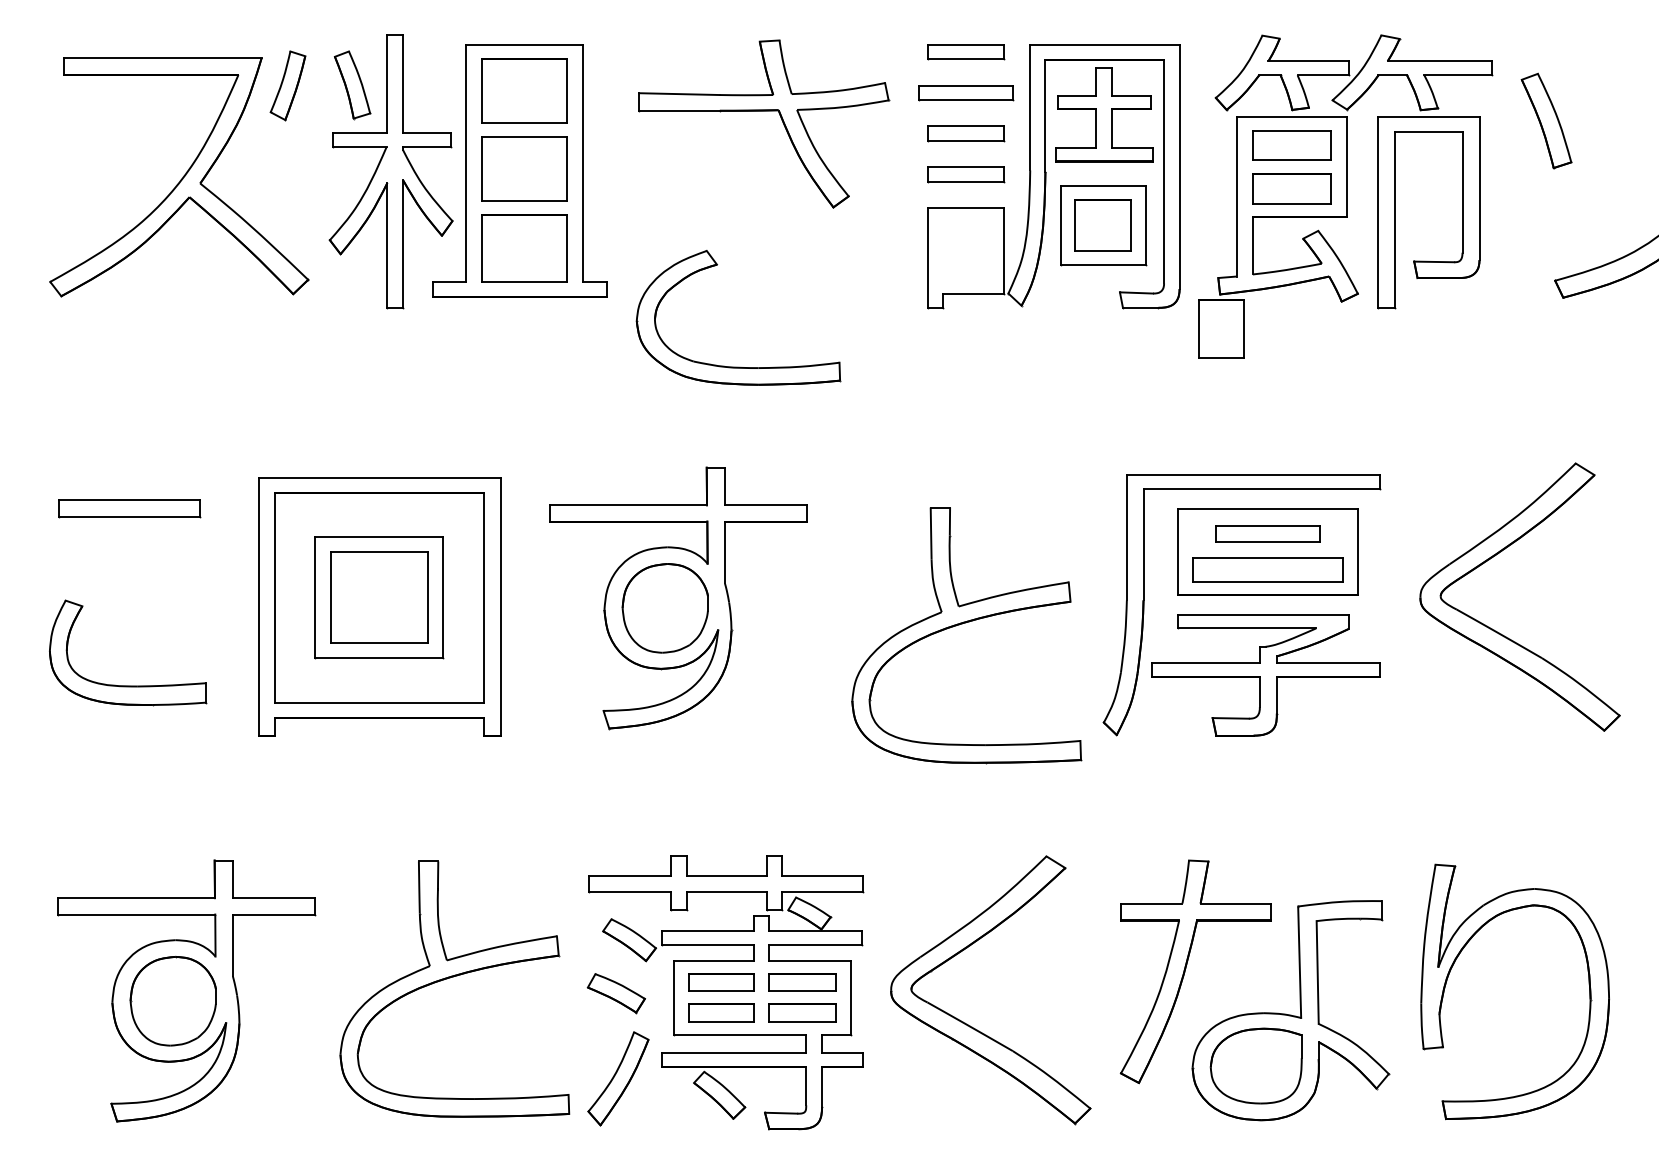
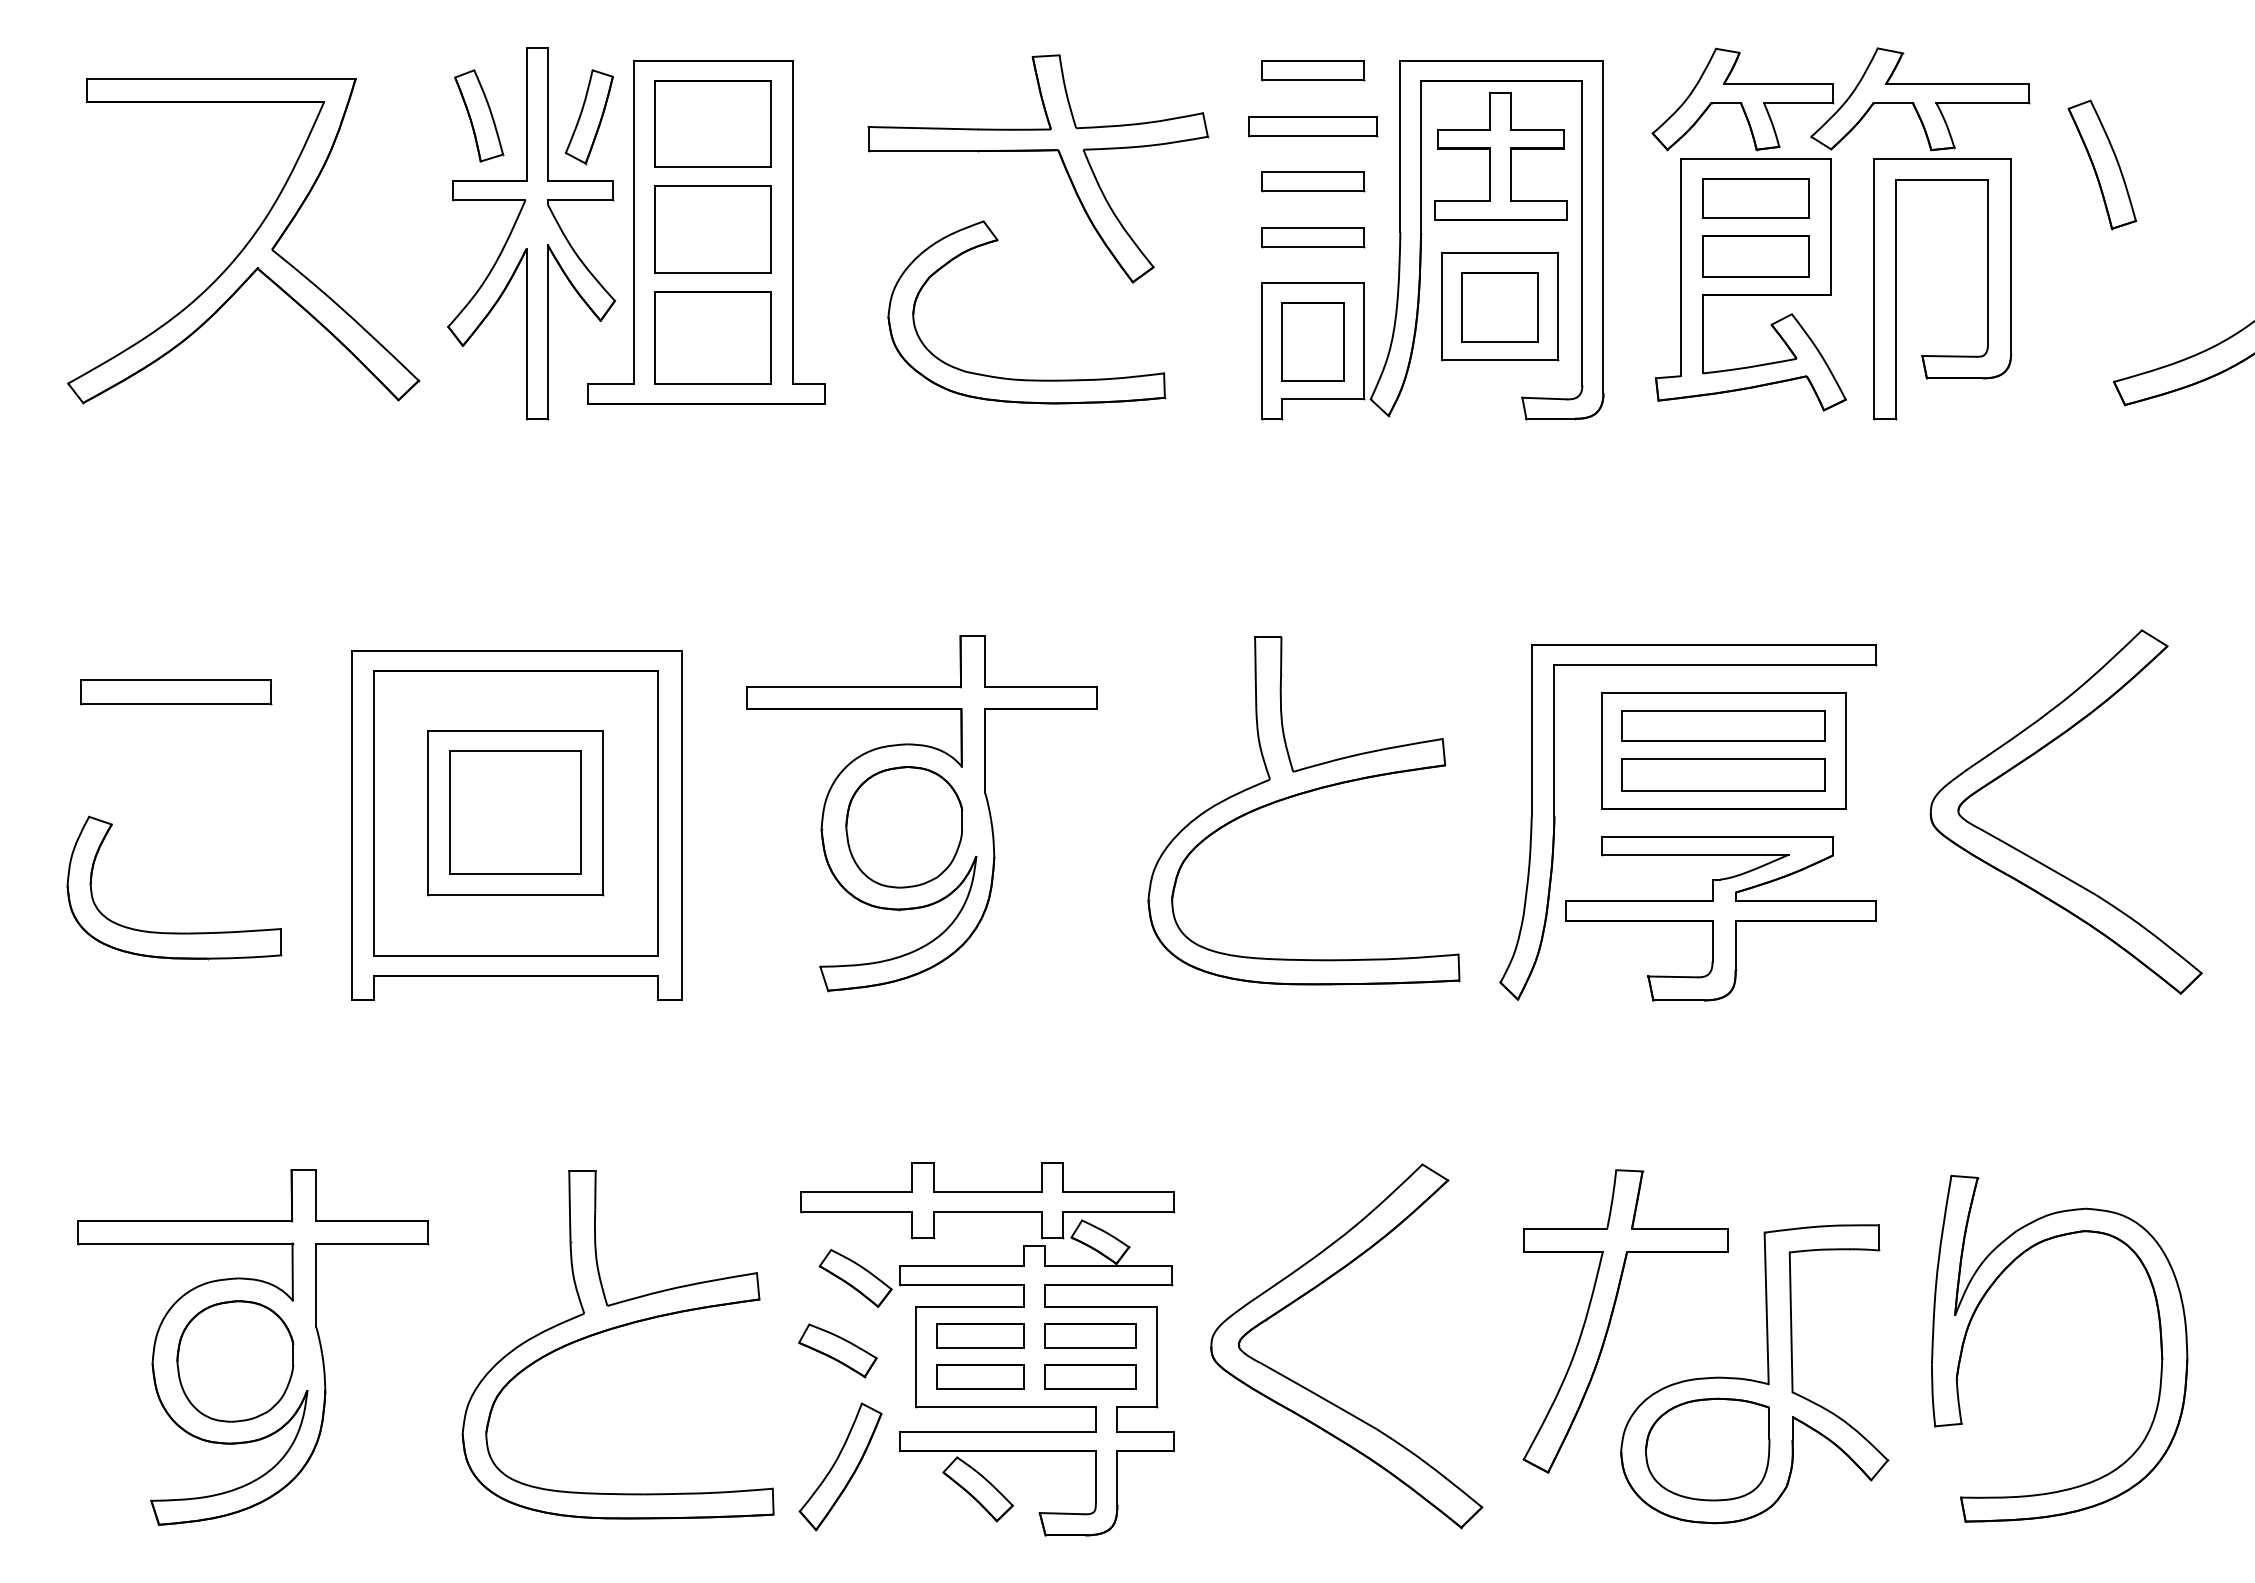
part: (287, 86) -> (588, 117), moved
part: (1220, 328) -> (1312, 341), moved
part: (731, 366) -> (1017, 378), moved
part: (1267, 533) -> (1723, 725), size x1.43
part: (963, 623) -> (1299, 795), moved

